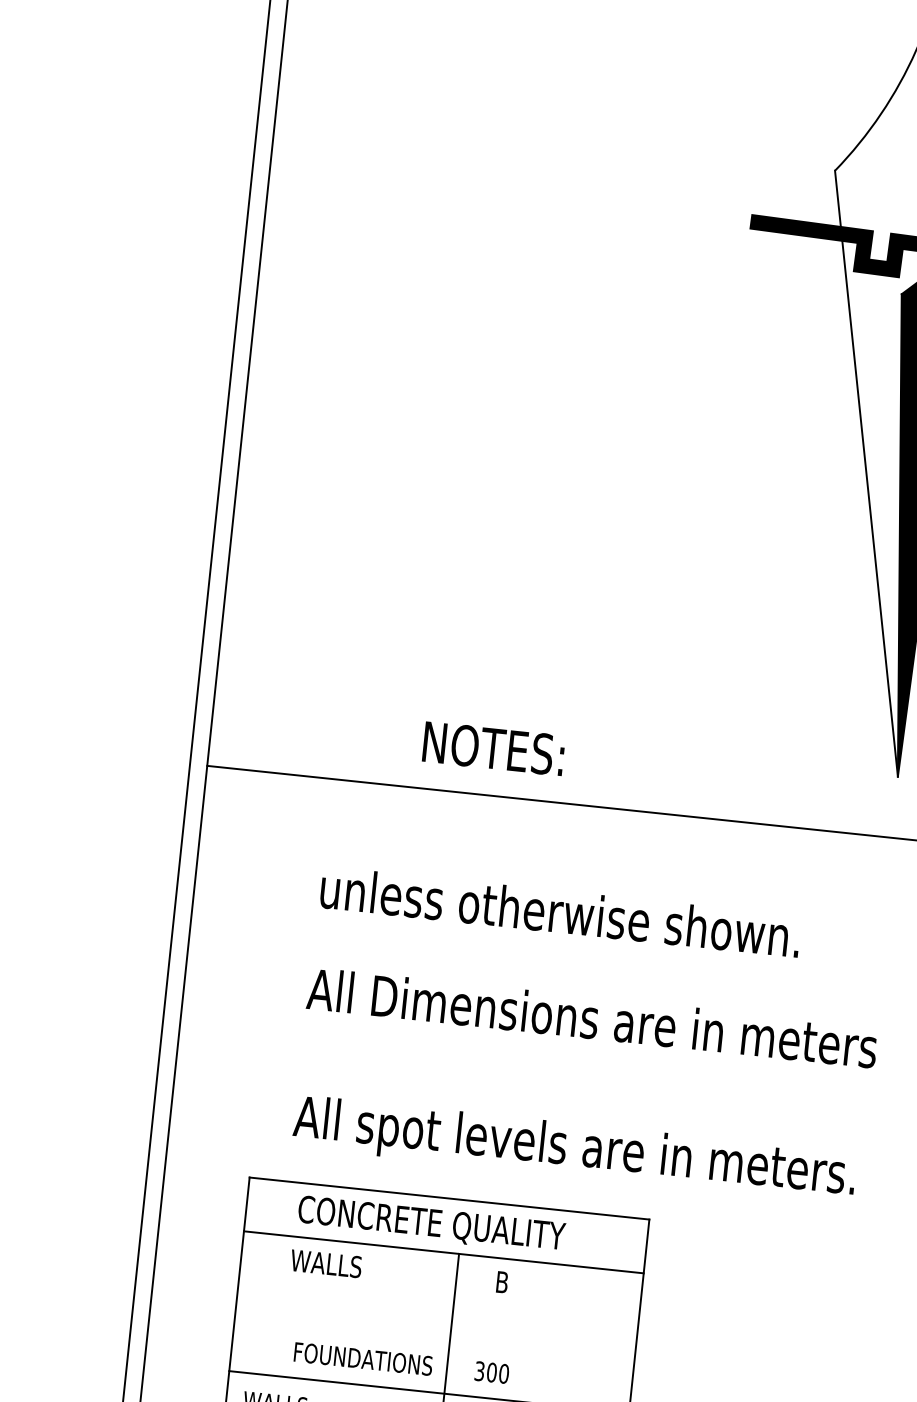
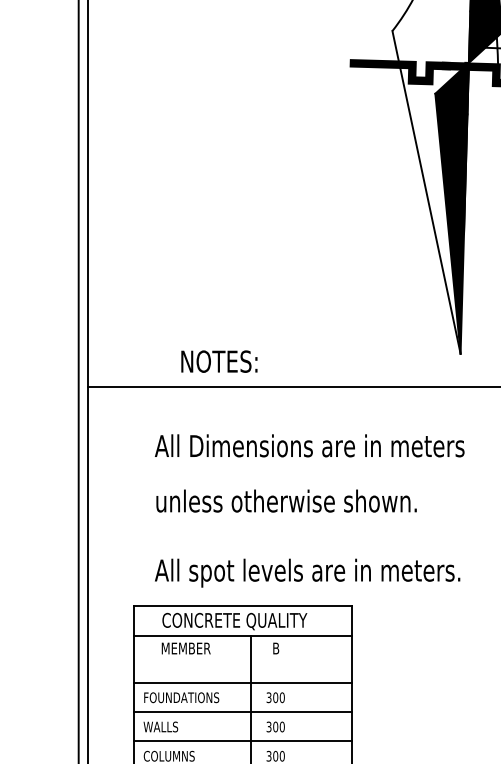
text: (494, 748) -> (219, 361), moved
text: (602, 915) -> (309, 445), unless otherwise shown. -> All Dimensions are in meters
text: (592, 1016) -> (309, 500), All Dimensions are in meters -> unless otherwise shown.
text: (335, 1264) -> (185, 648), WALLS -> MEMBER
line: (433, 1338) -> (242, 682), added
text: (363, 1358) -> (181, 697), moved

